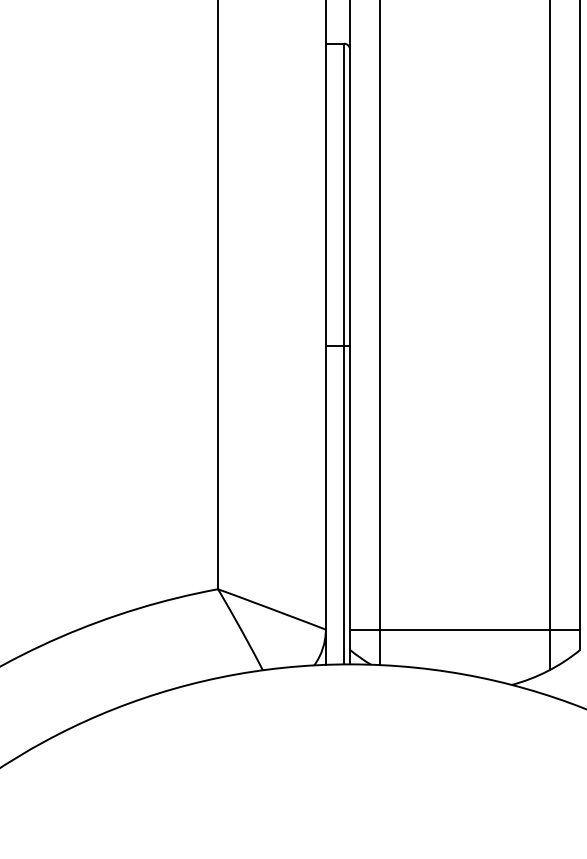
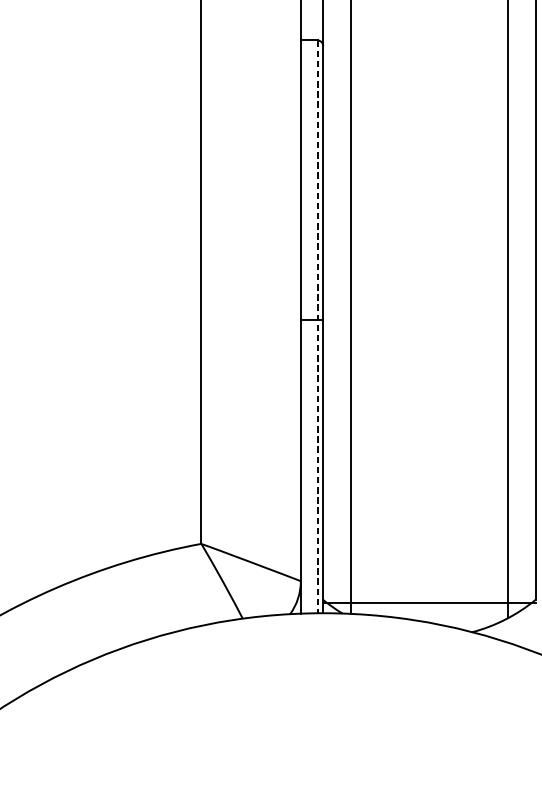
line: (344, 354) -> (318, 327), solid -> dashed
line: (465, 630) -> (429, 603), moved

